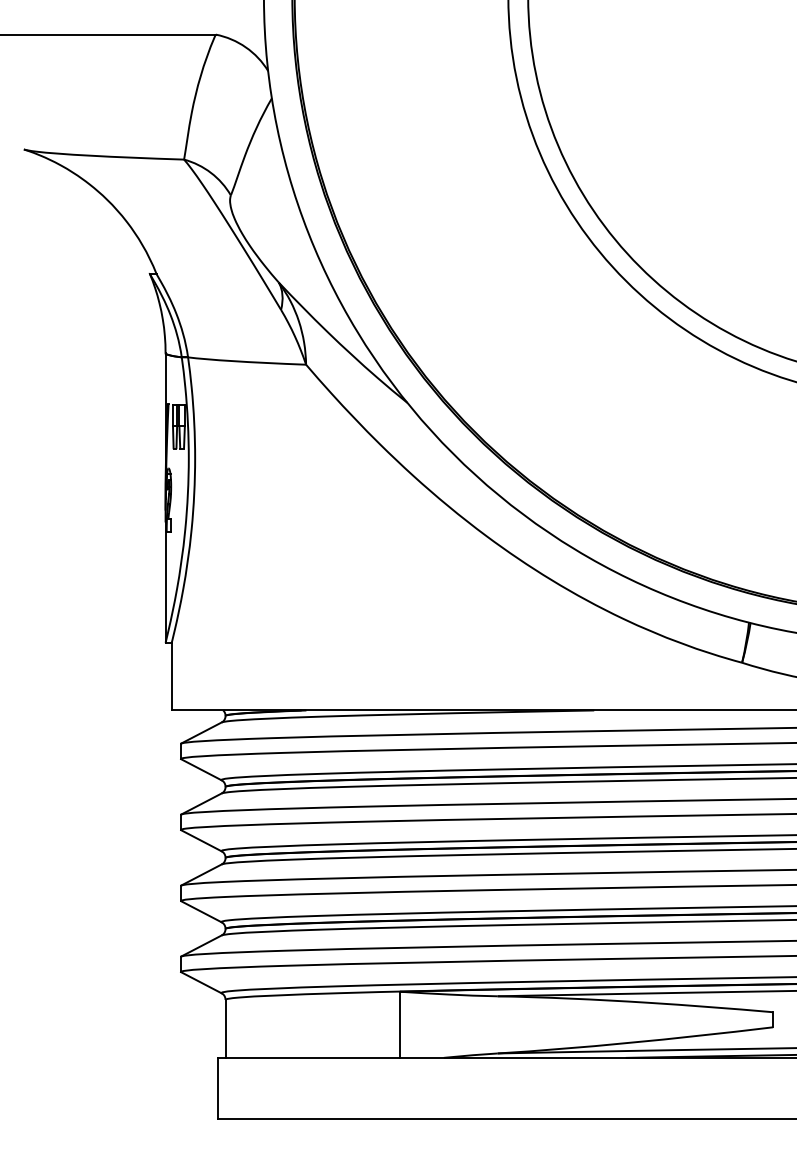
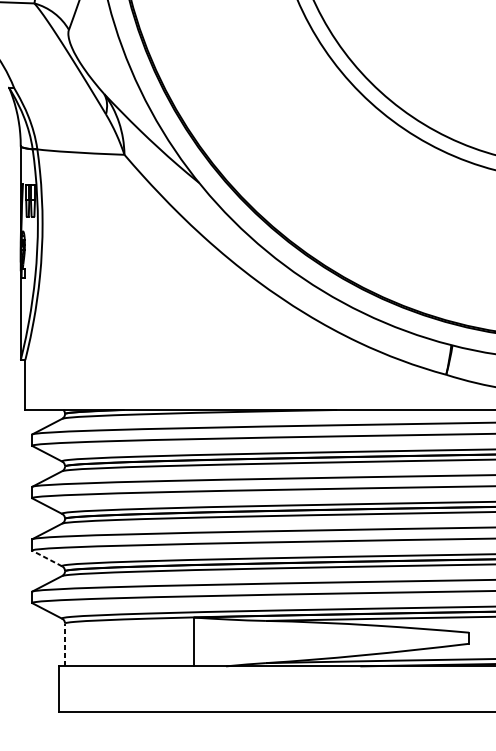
line: (201, 911) -> (47, 558), solid -> dashed
line: (225, 1028) -> (64, 644), solid -> dashed

